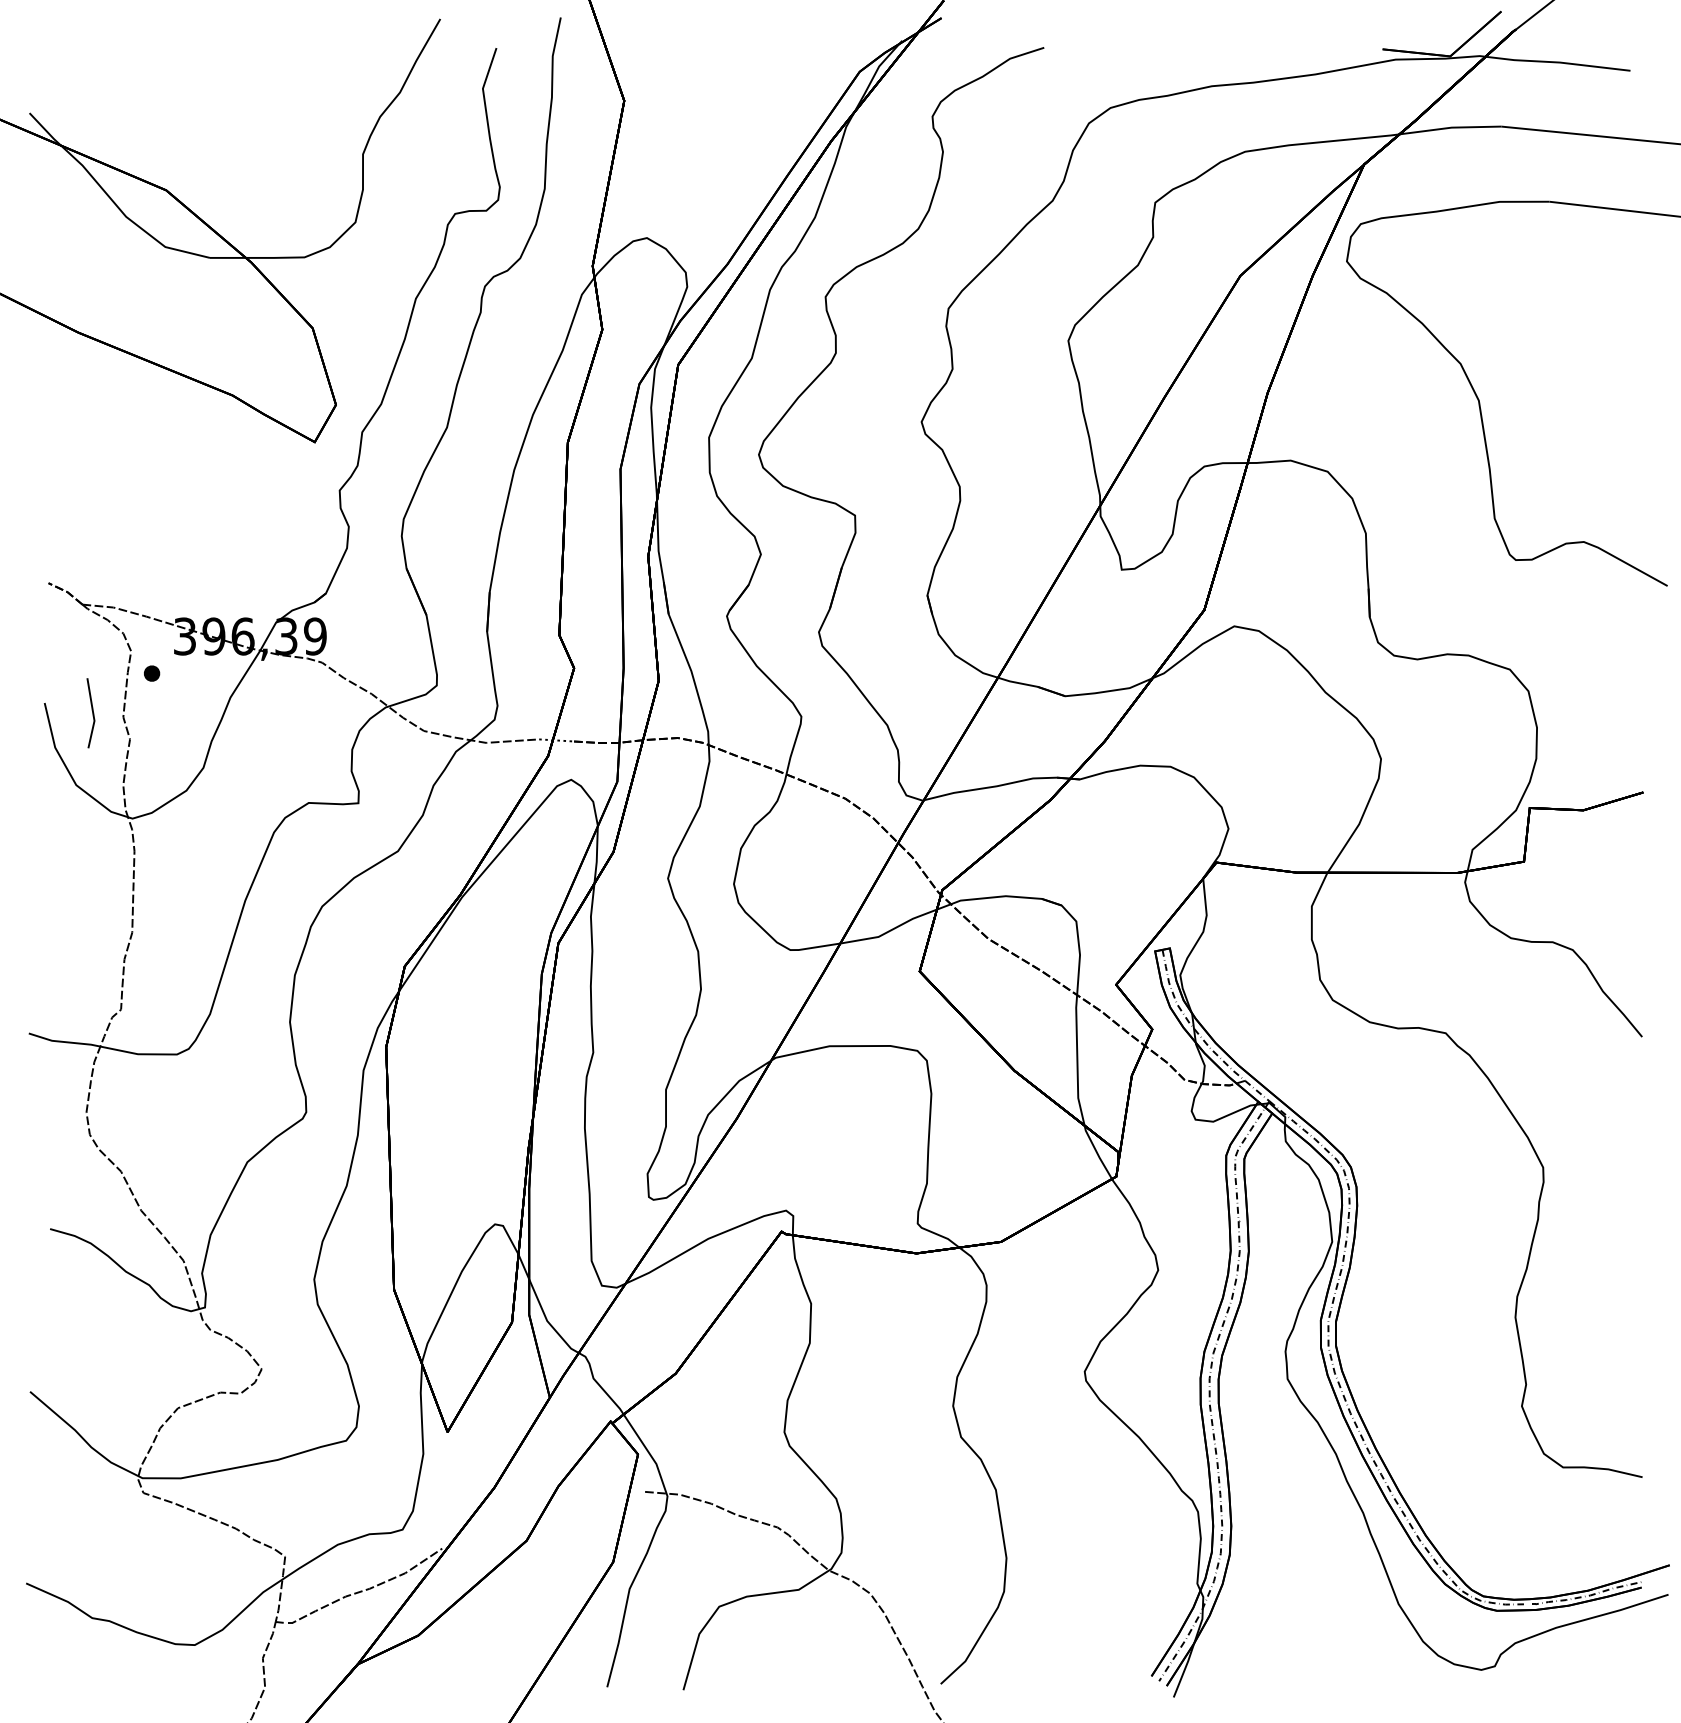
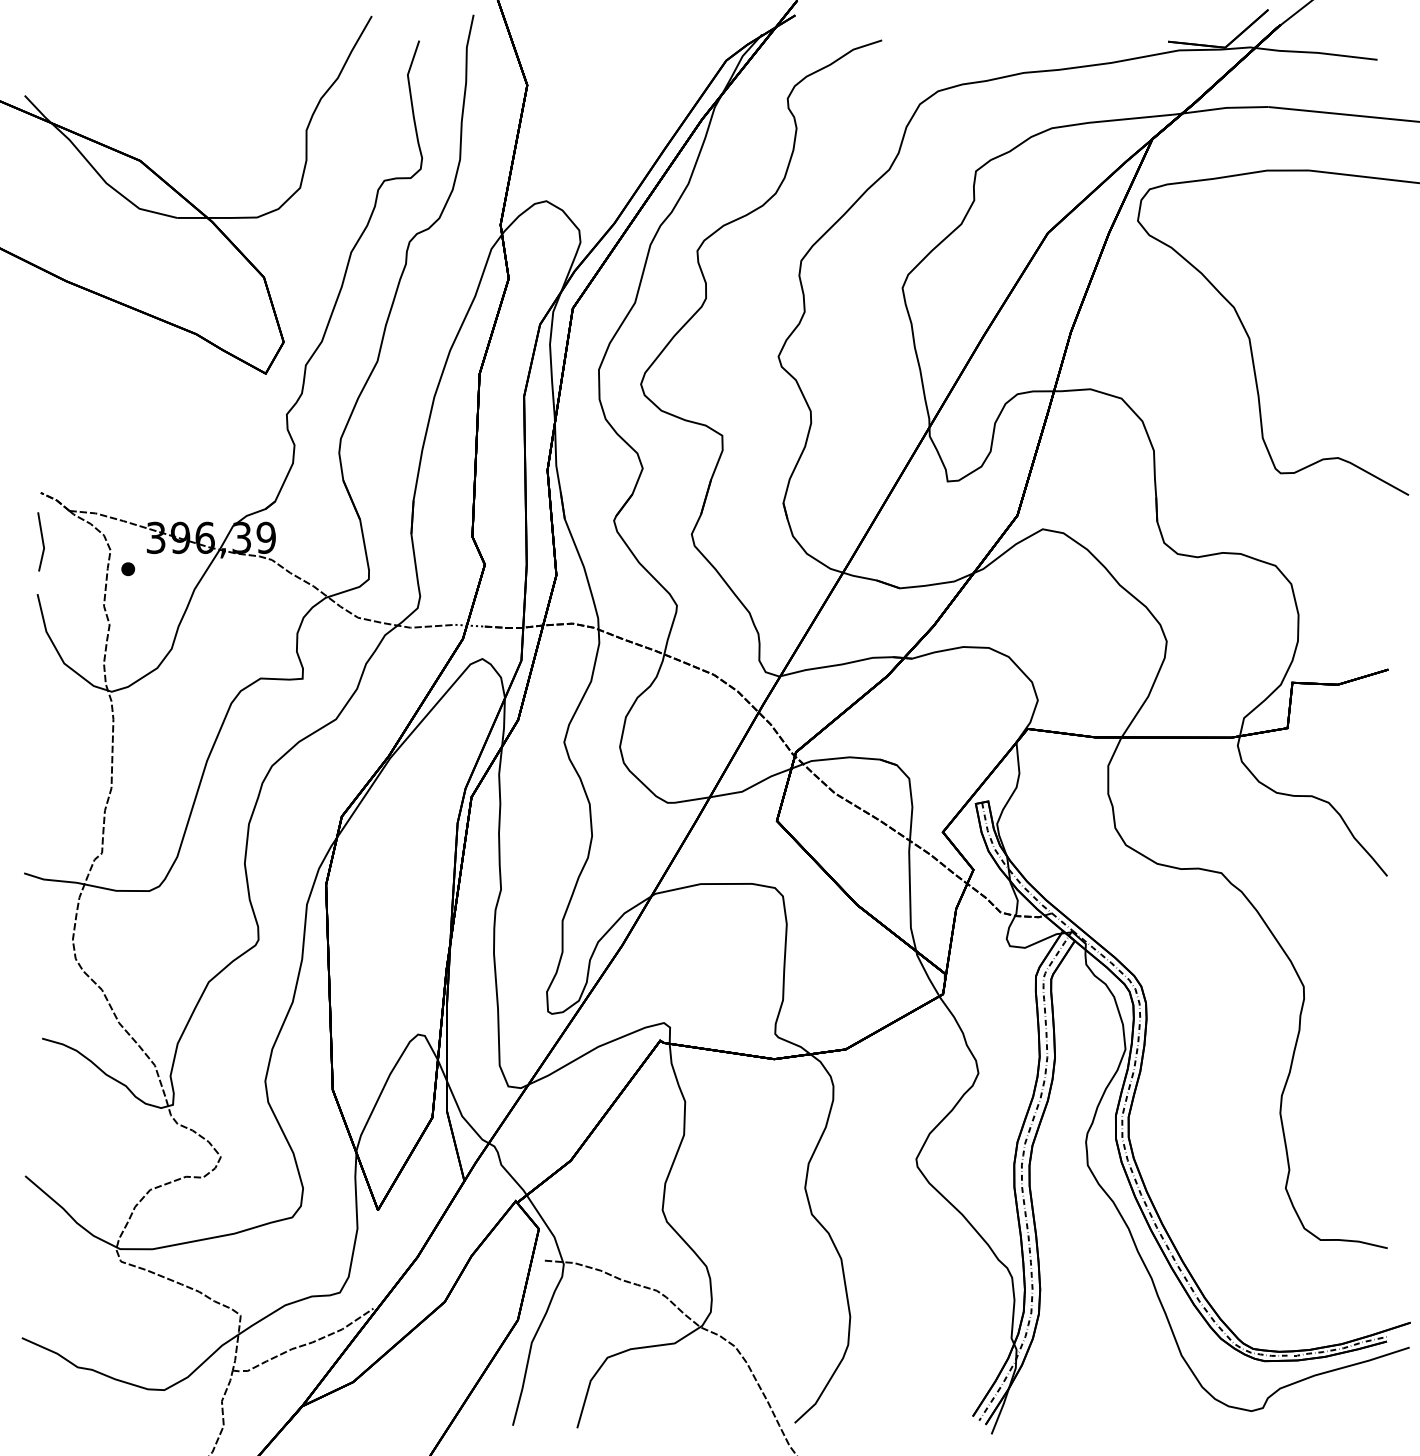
line: (92, 713) -> (42, 542), moved

